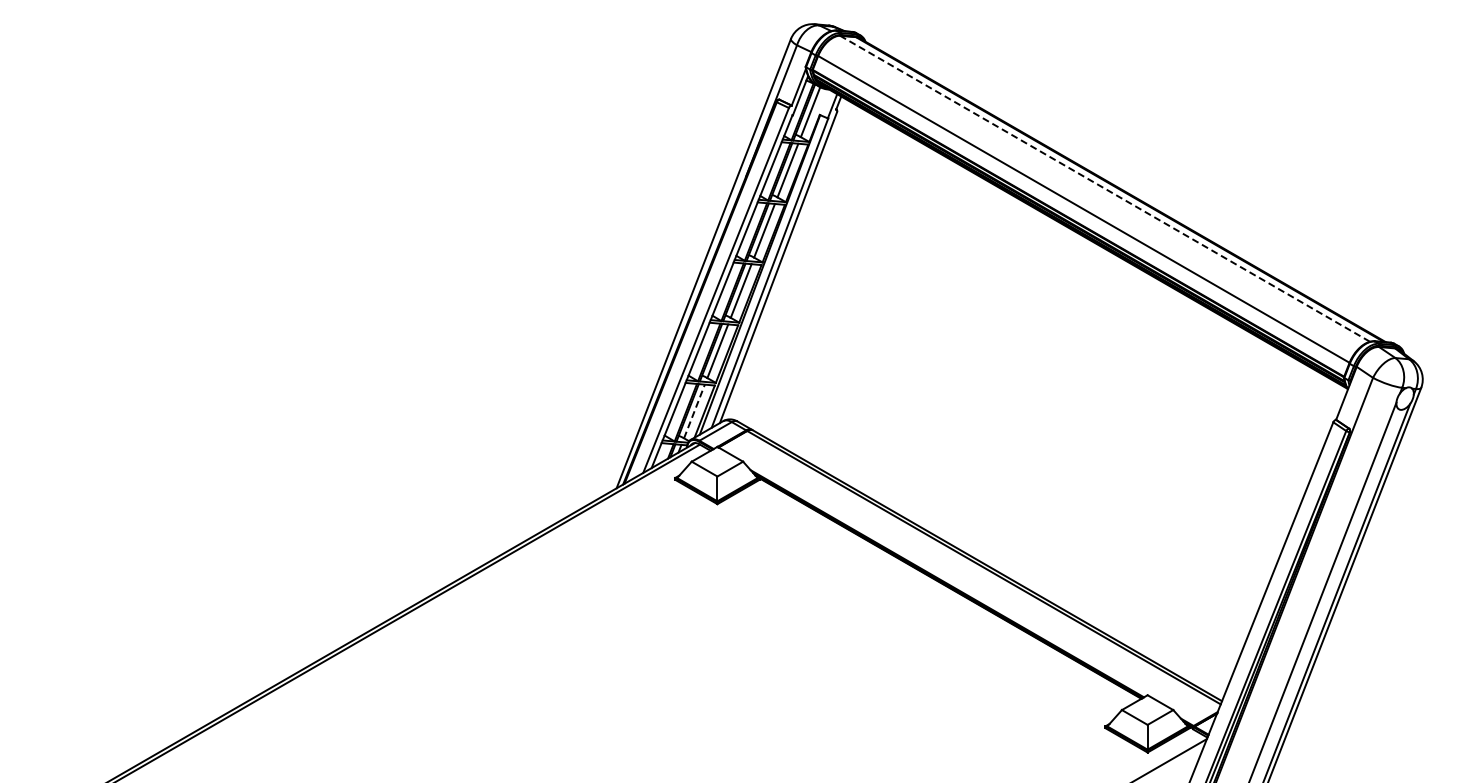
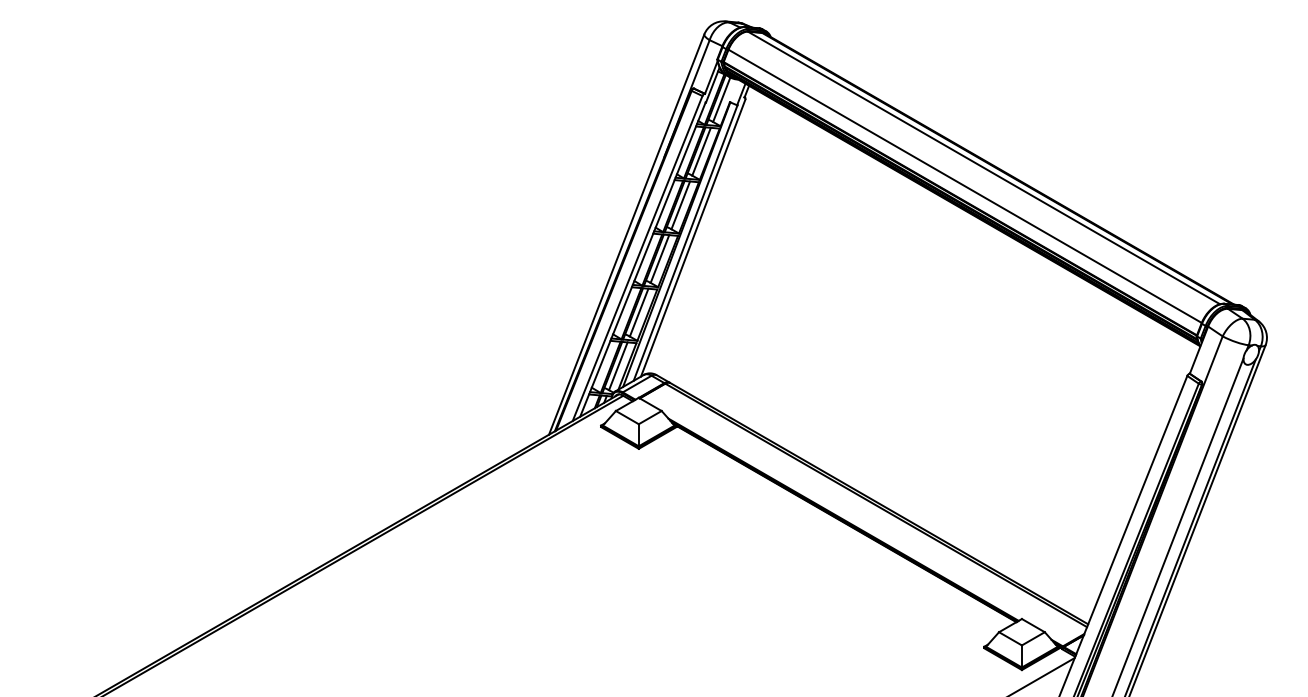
line: (1105, 188) -> (984, 167), dashed -> solid
line: (694, 411) -> (618, 366), dashed -> solid

